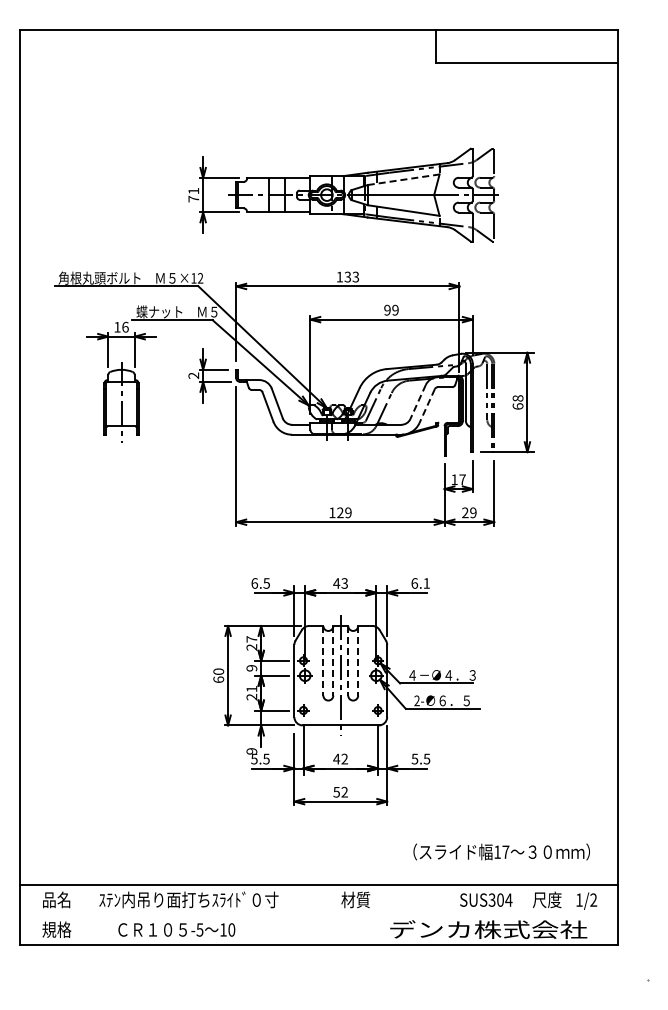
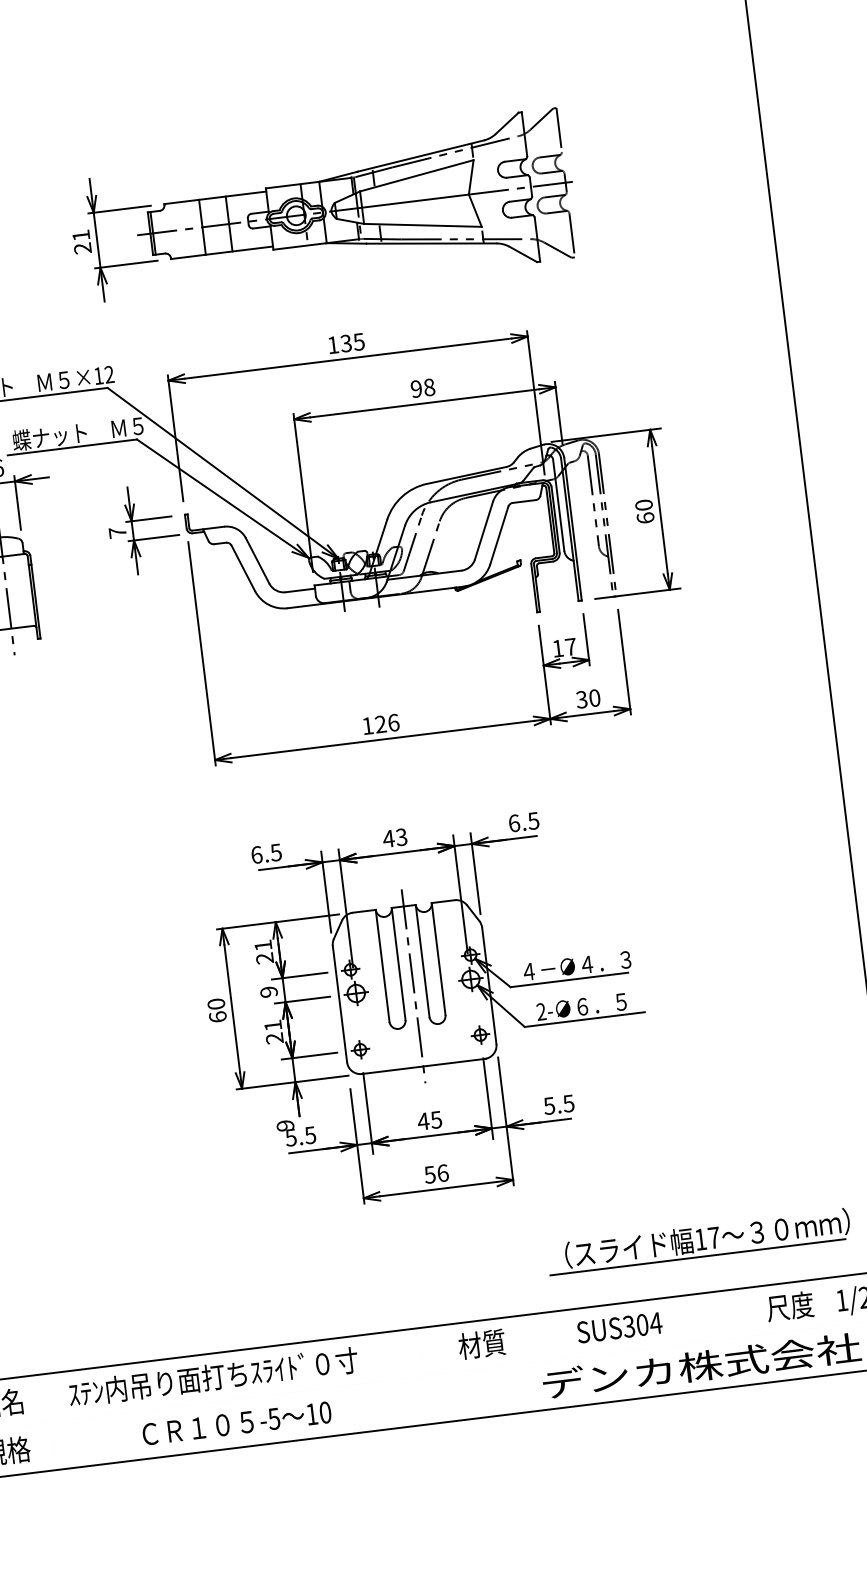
line: (404, 179) -> (418, 175), dashed -> solid
text: (193, 198) -> (82, 247), 71 -> 21
text: (356, 276) -> (359, 340), 133 -> 135
text: (395, 310) -> (429, 387), 99 -> 98
text: (193, 375) -> (117, 532), 2 -> 7
text: (518, 398) -> (644, 505), 68 -> 60
line: (418, 402) -> (484, 531), dashed -> solid
line: (427, 406) -> (499, 536), dashed -> solid
text: (348, 512) -> (393, 722), 129 -> 126
text: (469, 512) -> (588, 698), 29 -> 30
text: (426, 583) -> (533, 821), 6.1 -> 6.5
text: (251, 639) -> (262, 945), 27 -> 21
line: (323, 660) -> (382, 965), dashed -> solid
line: (333, 660) -> (398, 963), dashed -> solid
line: (348, 660) -> (422, 960), dashed -> solid
line: (358, 660) -> (439, 958), dashed -> solid
text: (344, 758) -> (435, 1118), 42 -> 45
text: (344, 791) -> (442, 1172), 52 -> 56
line: (494, 862) -> (697, 1256), added
text: (486, 899) -> (619, 1326), moved
text: (176, 929) -> (236, 1422), moved

